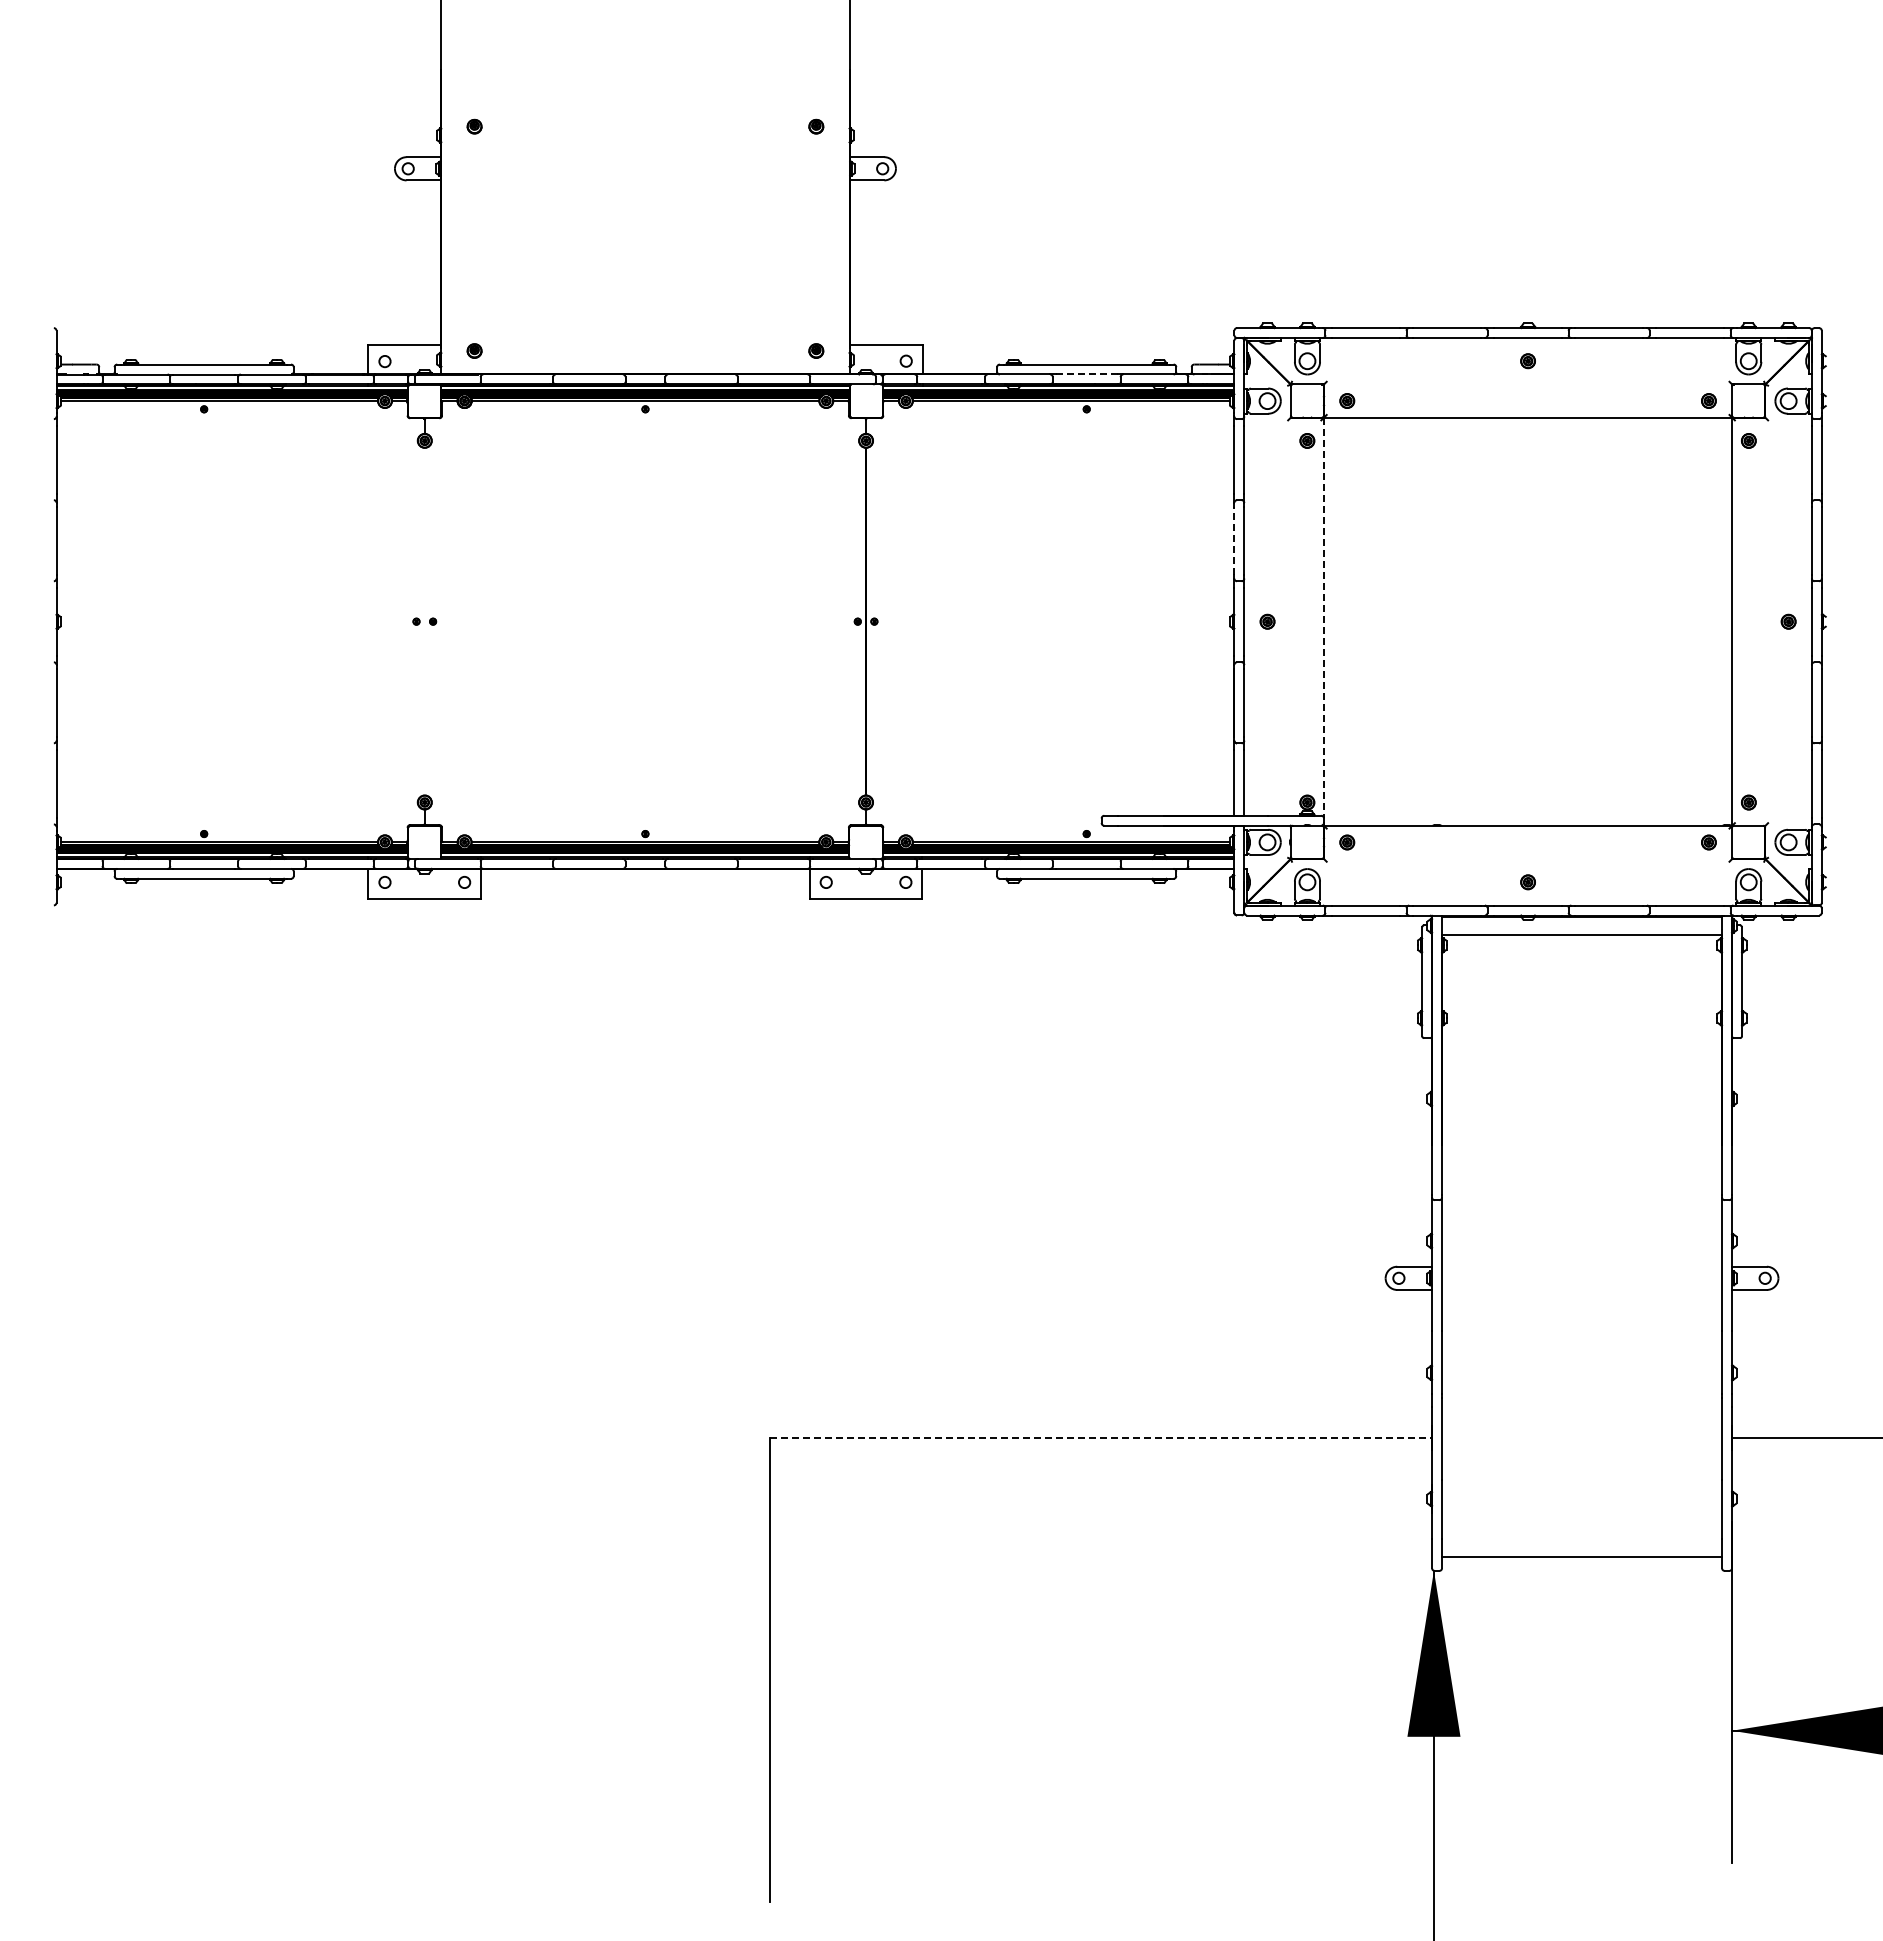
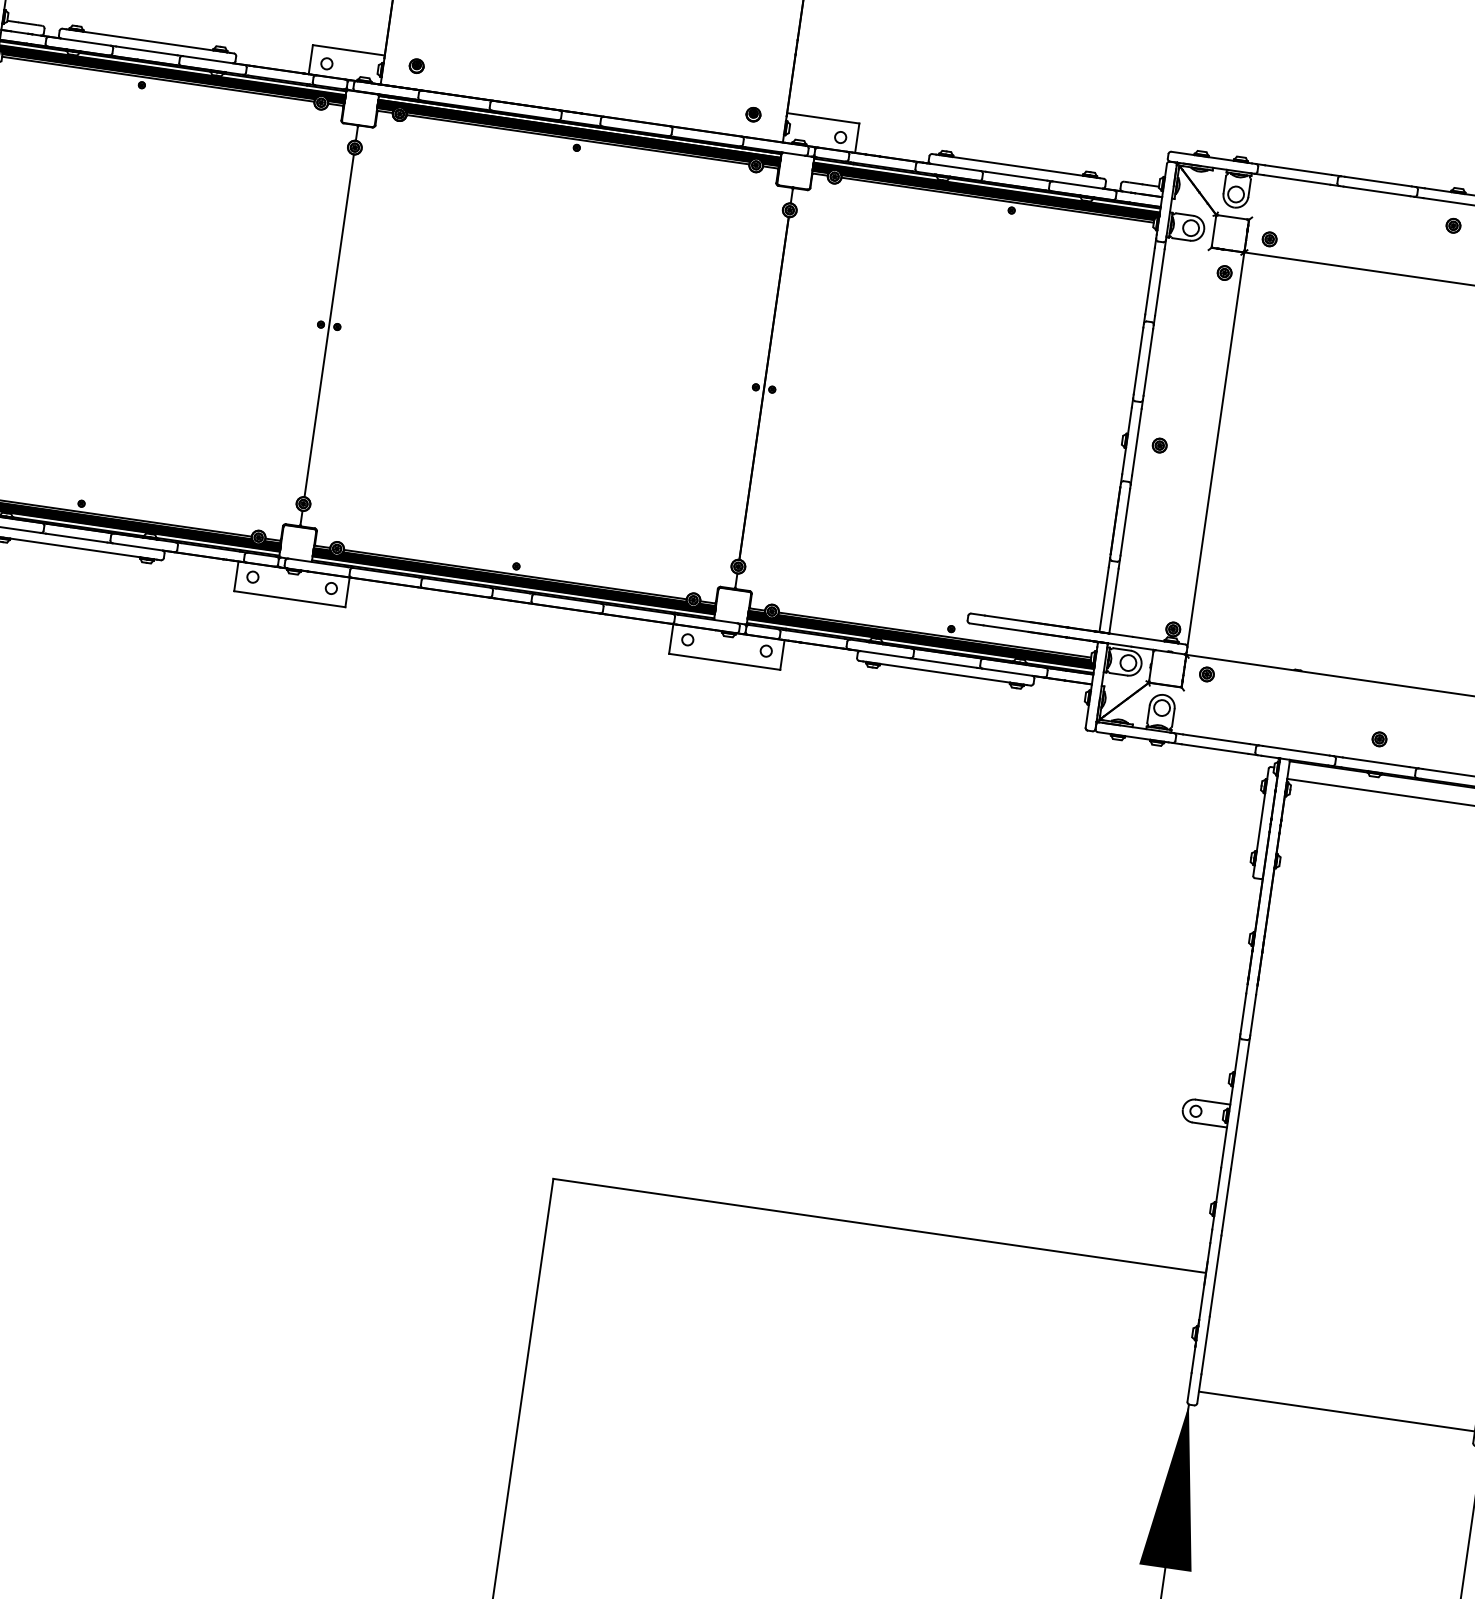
line: (1087, 374) -> (1017, 176), dashed -> solid
line: (1234, 540) -> (1138, 360), dashed -> solid
line: (1323, 618) -> (1215, 450), dashed -> solid
line: (424, 621) -> (328, 325), added
line: (1101, 1437) -> (880, 1225), dashed -> solid

